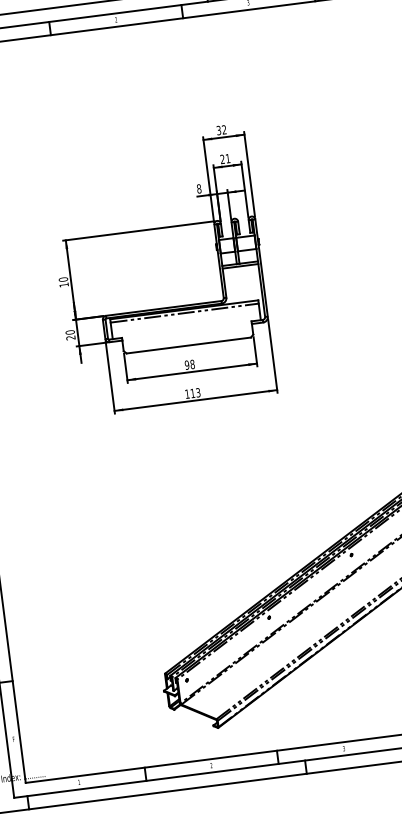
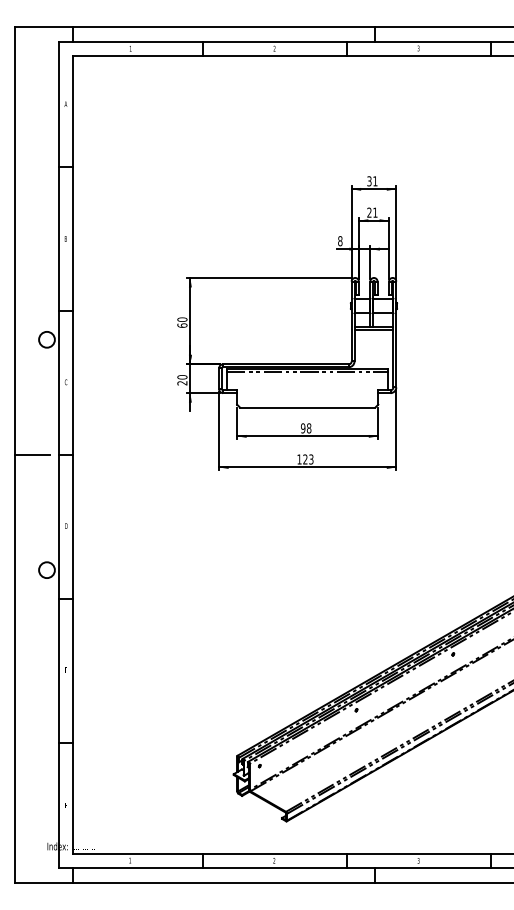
text: (224, 130) -> (375, 181), 32 -> 31
text: (64, 284) -> (182, 325), 10 -> 60
text: (192, 393) -> (305, 459), 113 -> 123

